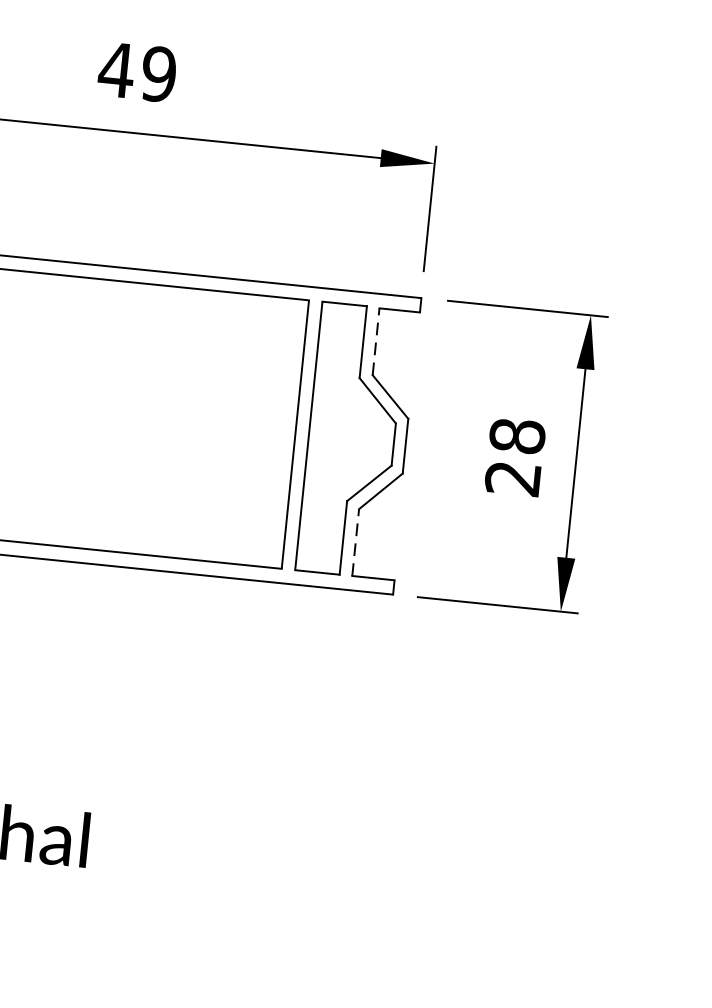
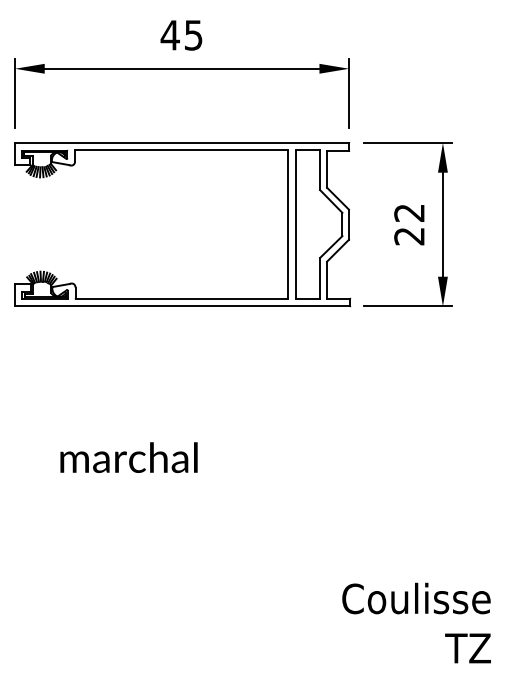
text: (158, 74) -> (193, 35), 49 -> 45
line: (377, 340) -> (327, 168), dashed -> solid
text: (517, 437) -> (409, 213), 28 -> 22
line: (356, 541) -> (327, 279), dashed -> solid

